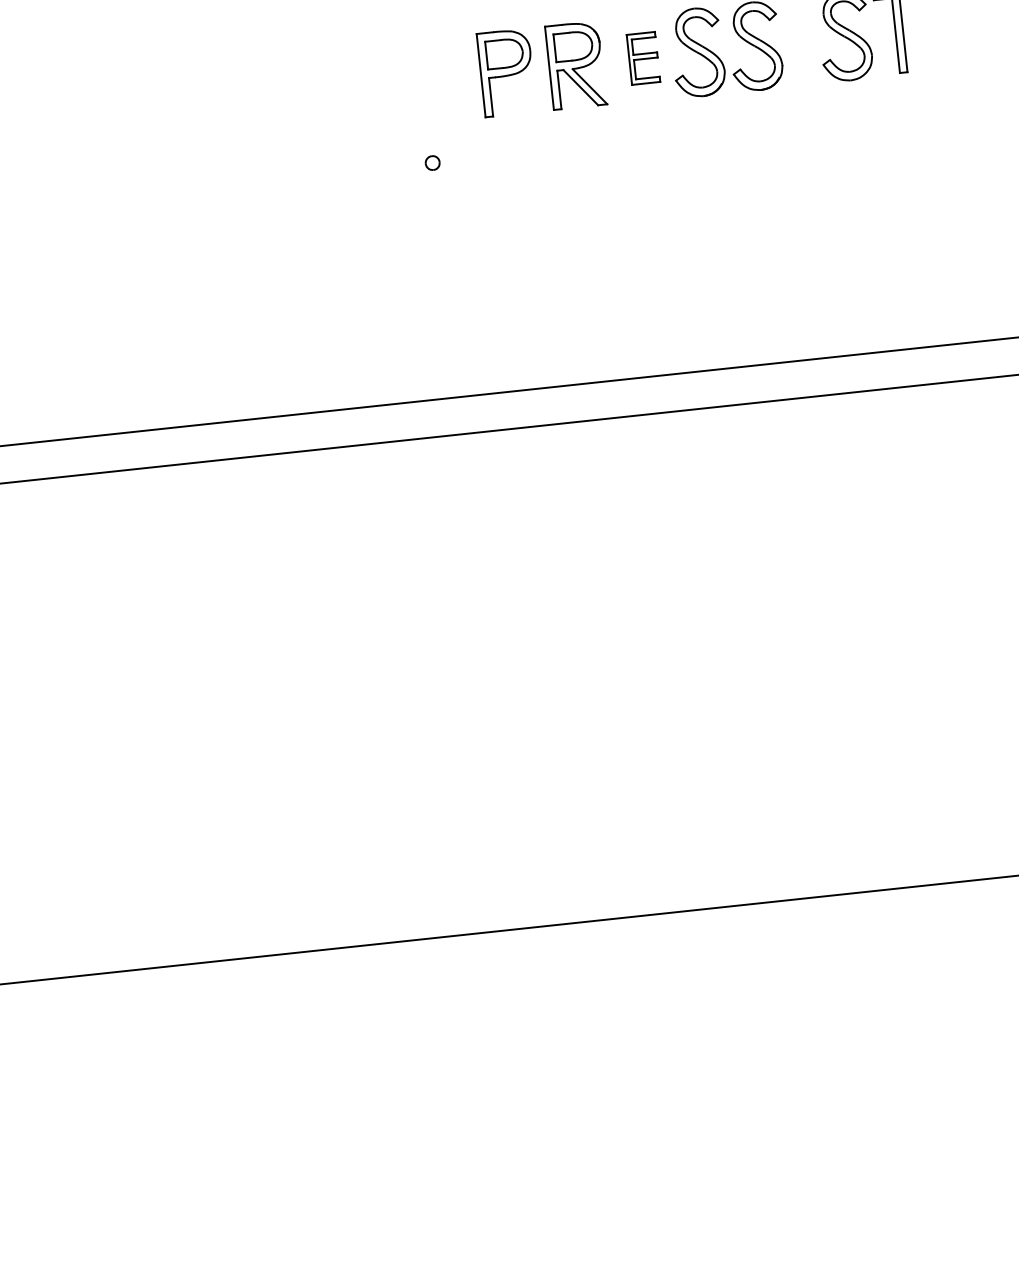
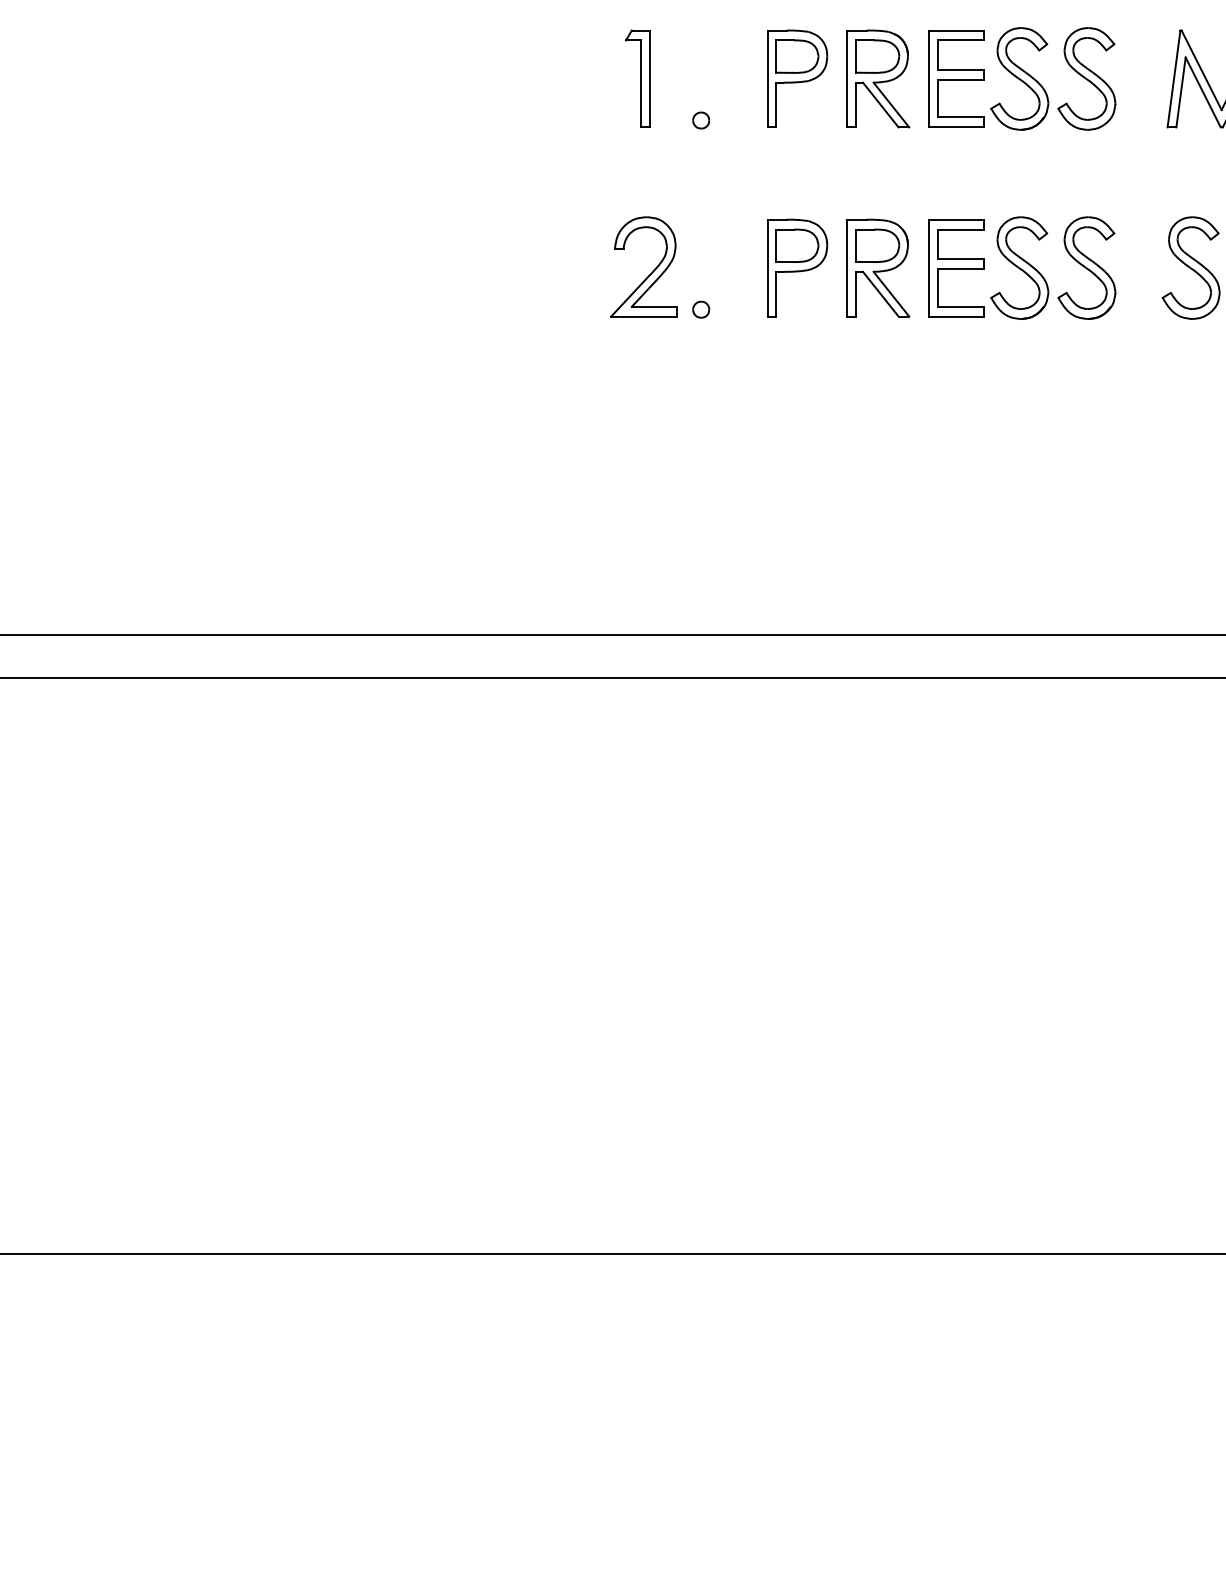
part: (643, 58) -> (956, 268), size x1.67
part: (380, 91) -> (650, 273), added
part: (432, 162) -> (701, 309), moved

